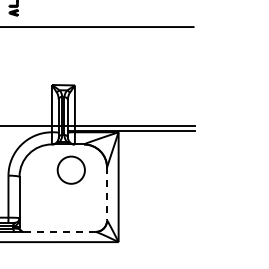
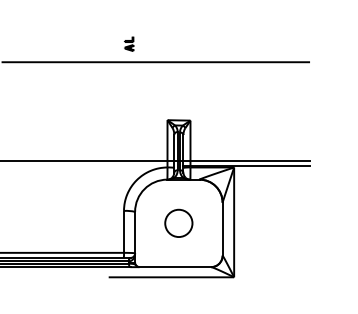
circle: (70, 169) -> (178, 222), moved
line: (106, 194) -> (222, 229), dashed -> solid
line: (59, 232) -> (175, 267), dashed -> solid

